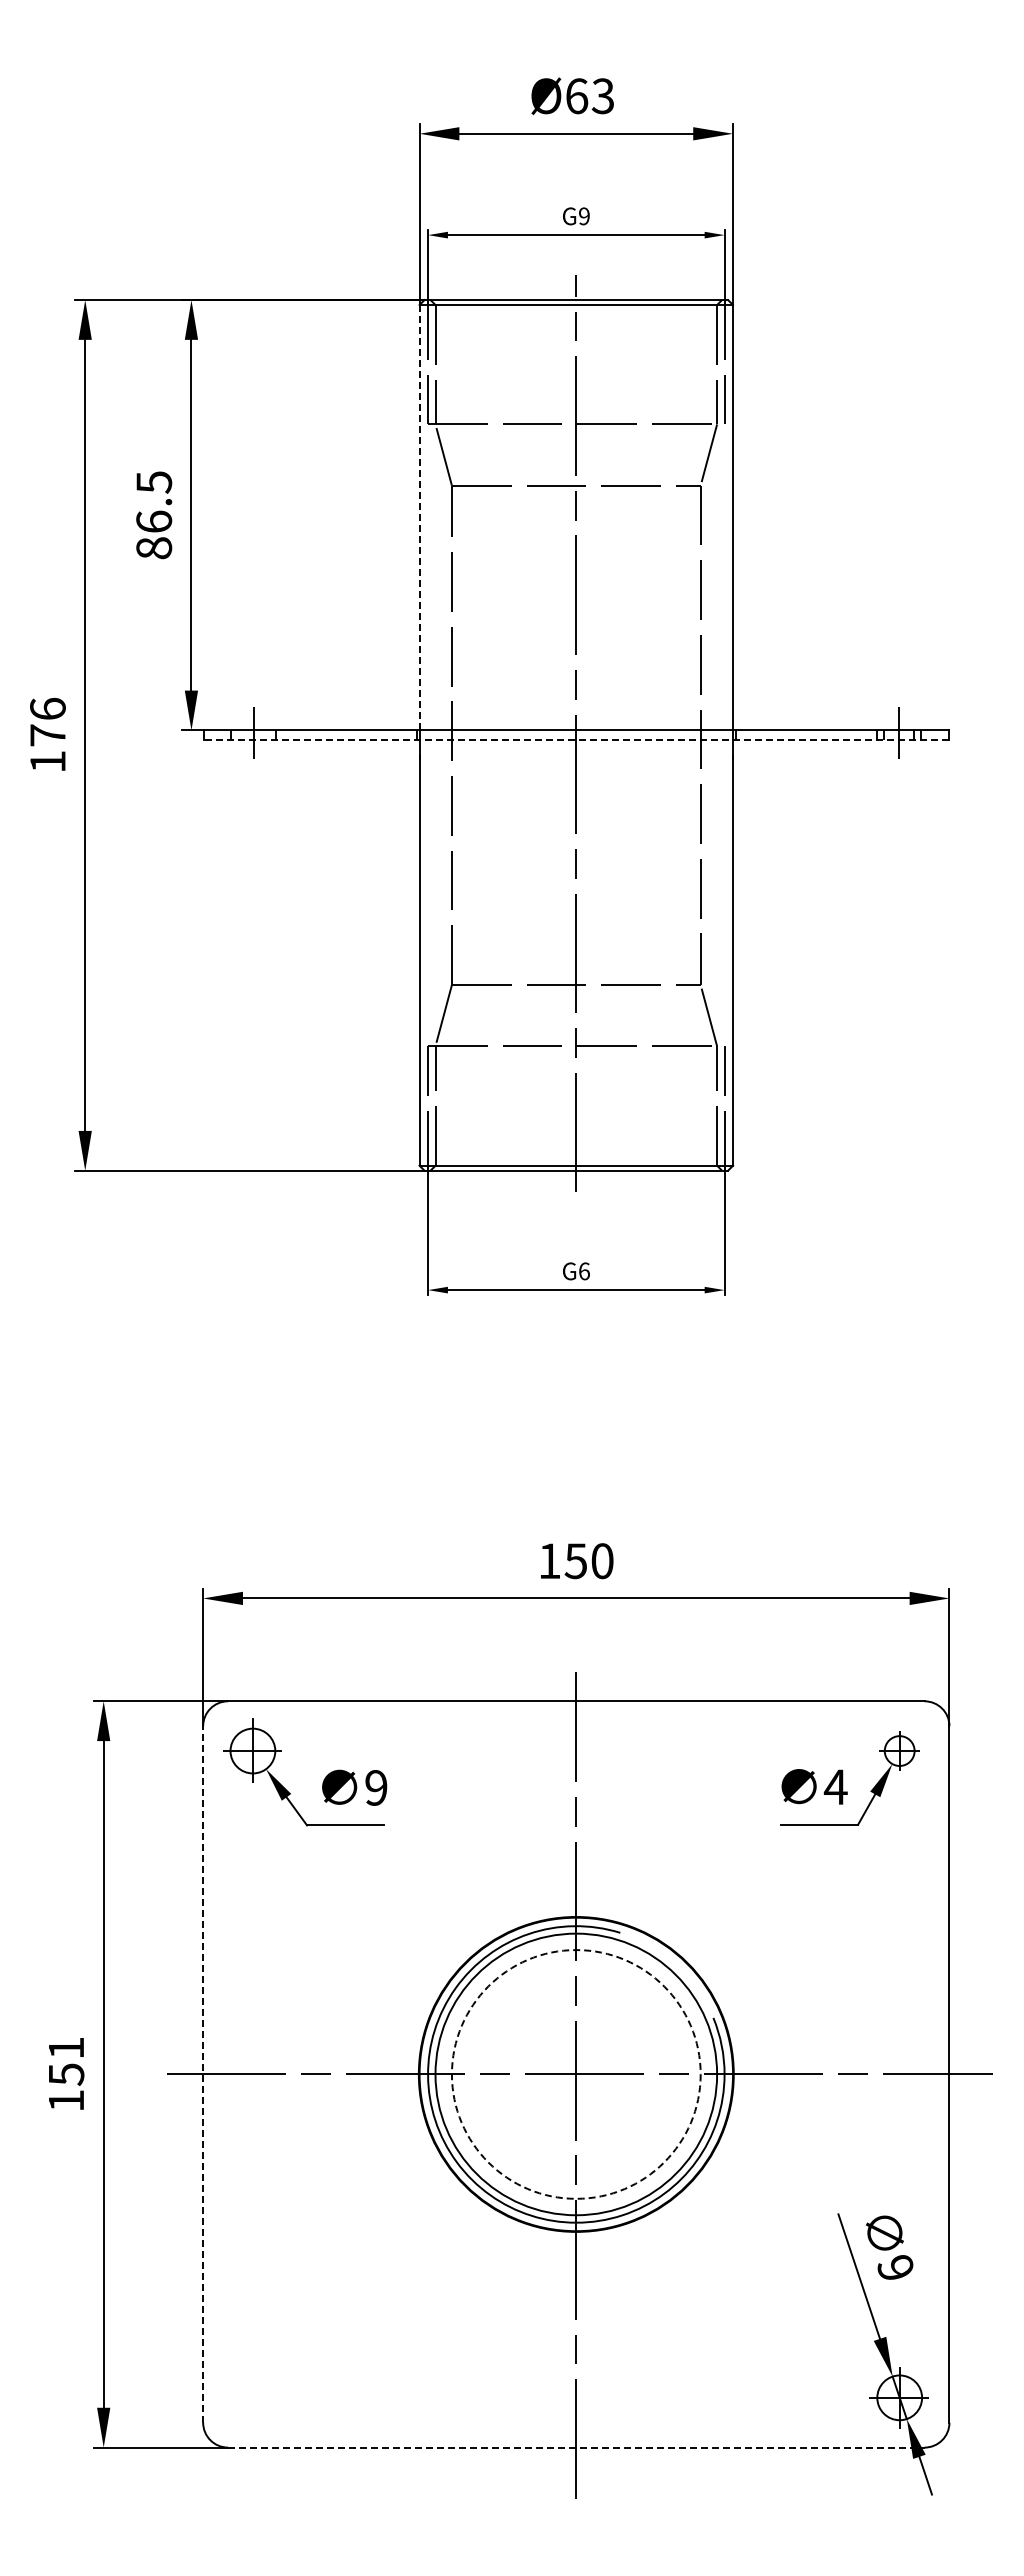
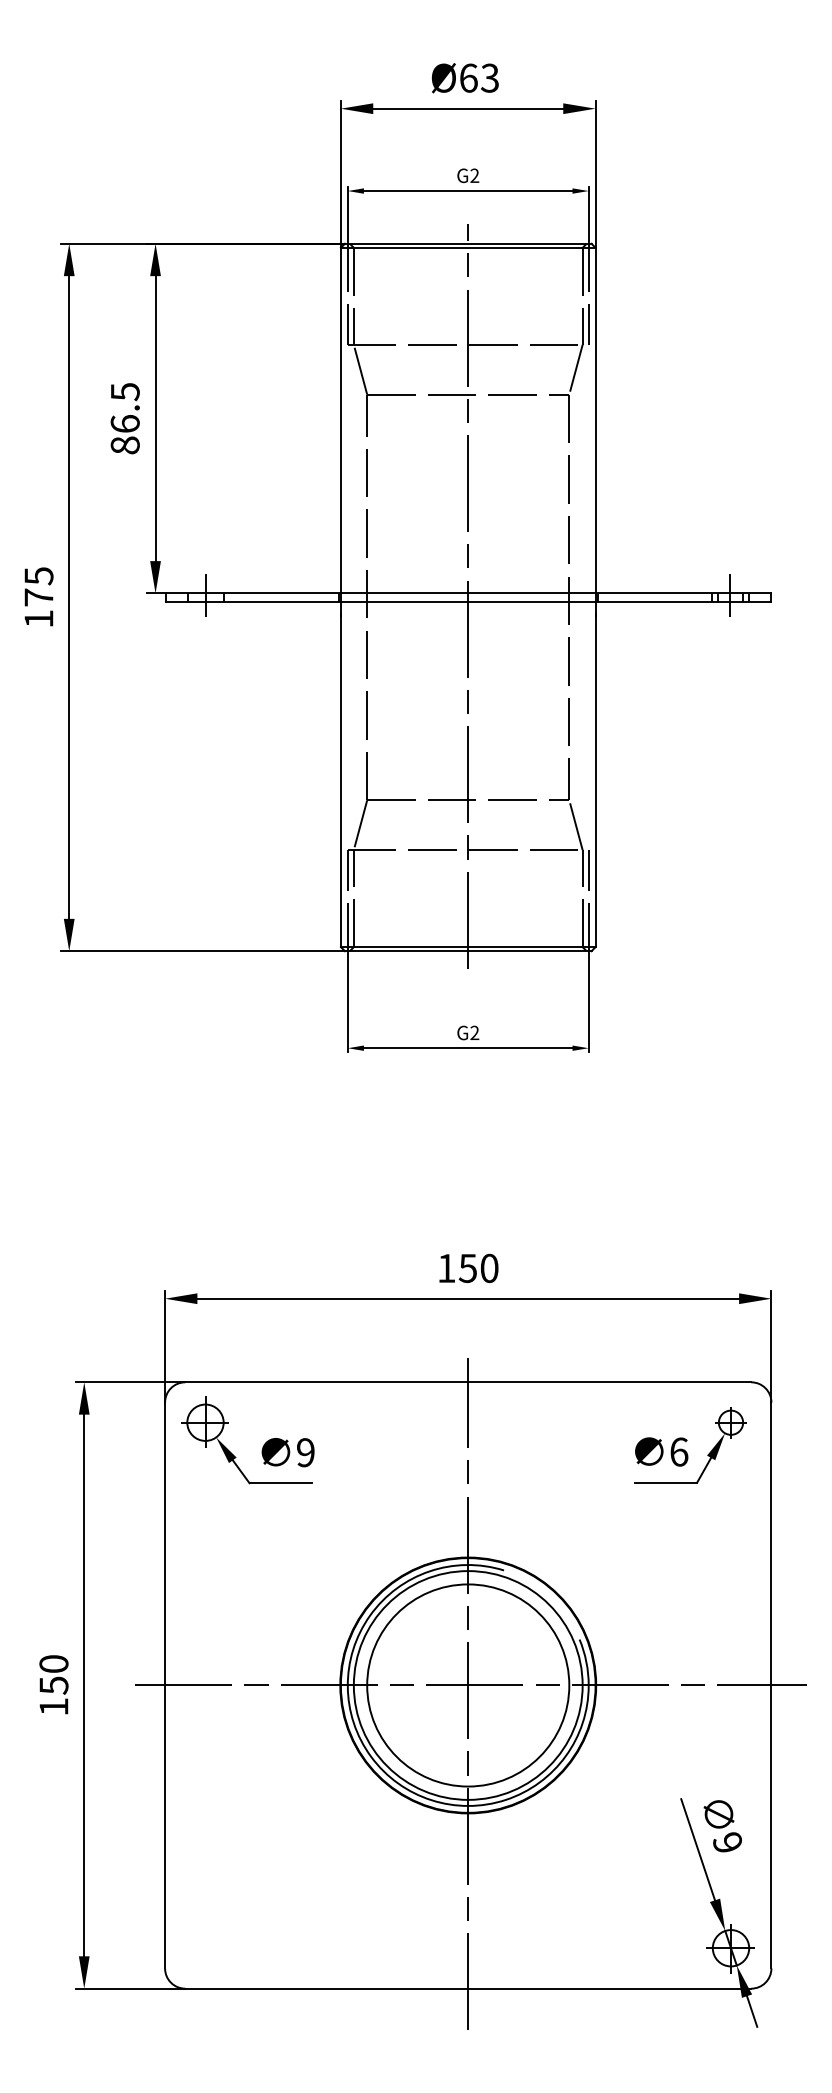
text: (584, 216) -> (474, 175), G9 -> G2
line: (419, 517) -> (340, 420), dashed -> solid
text: (47, 708) -> (38, 575), 176 -> 175
line: (575, 740) -> (467, 601), dashed -> solid
text: (584, 1271) -> (474, 1033), G6 -> G2
text: (835, 1787) -> (678, 1452), 4 -> 6
text: (66, 2047) -> (54, 1663), 151 -> 150
line: (203, 2073) -> (165, 1684), dashed -> solid
circle: (575, 2074) -> (467, 1685), dashed -> solid
line: (576, 2447) -> (468, 1988), dashed -> solid

